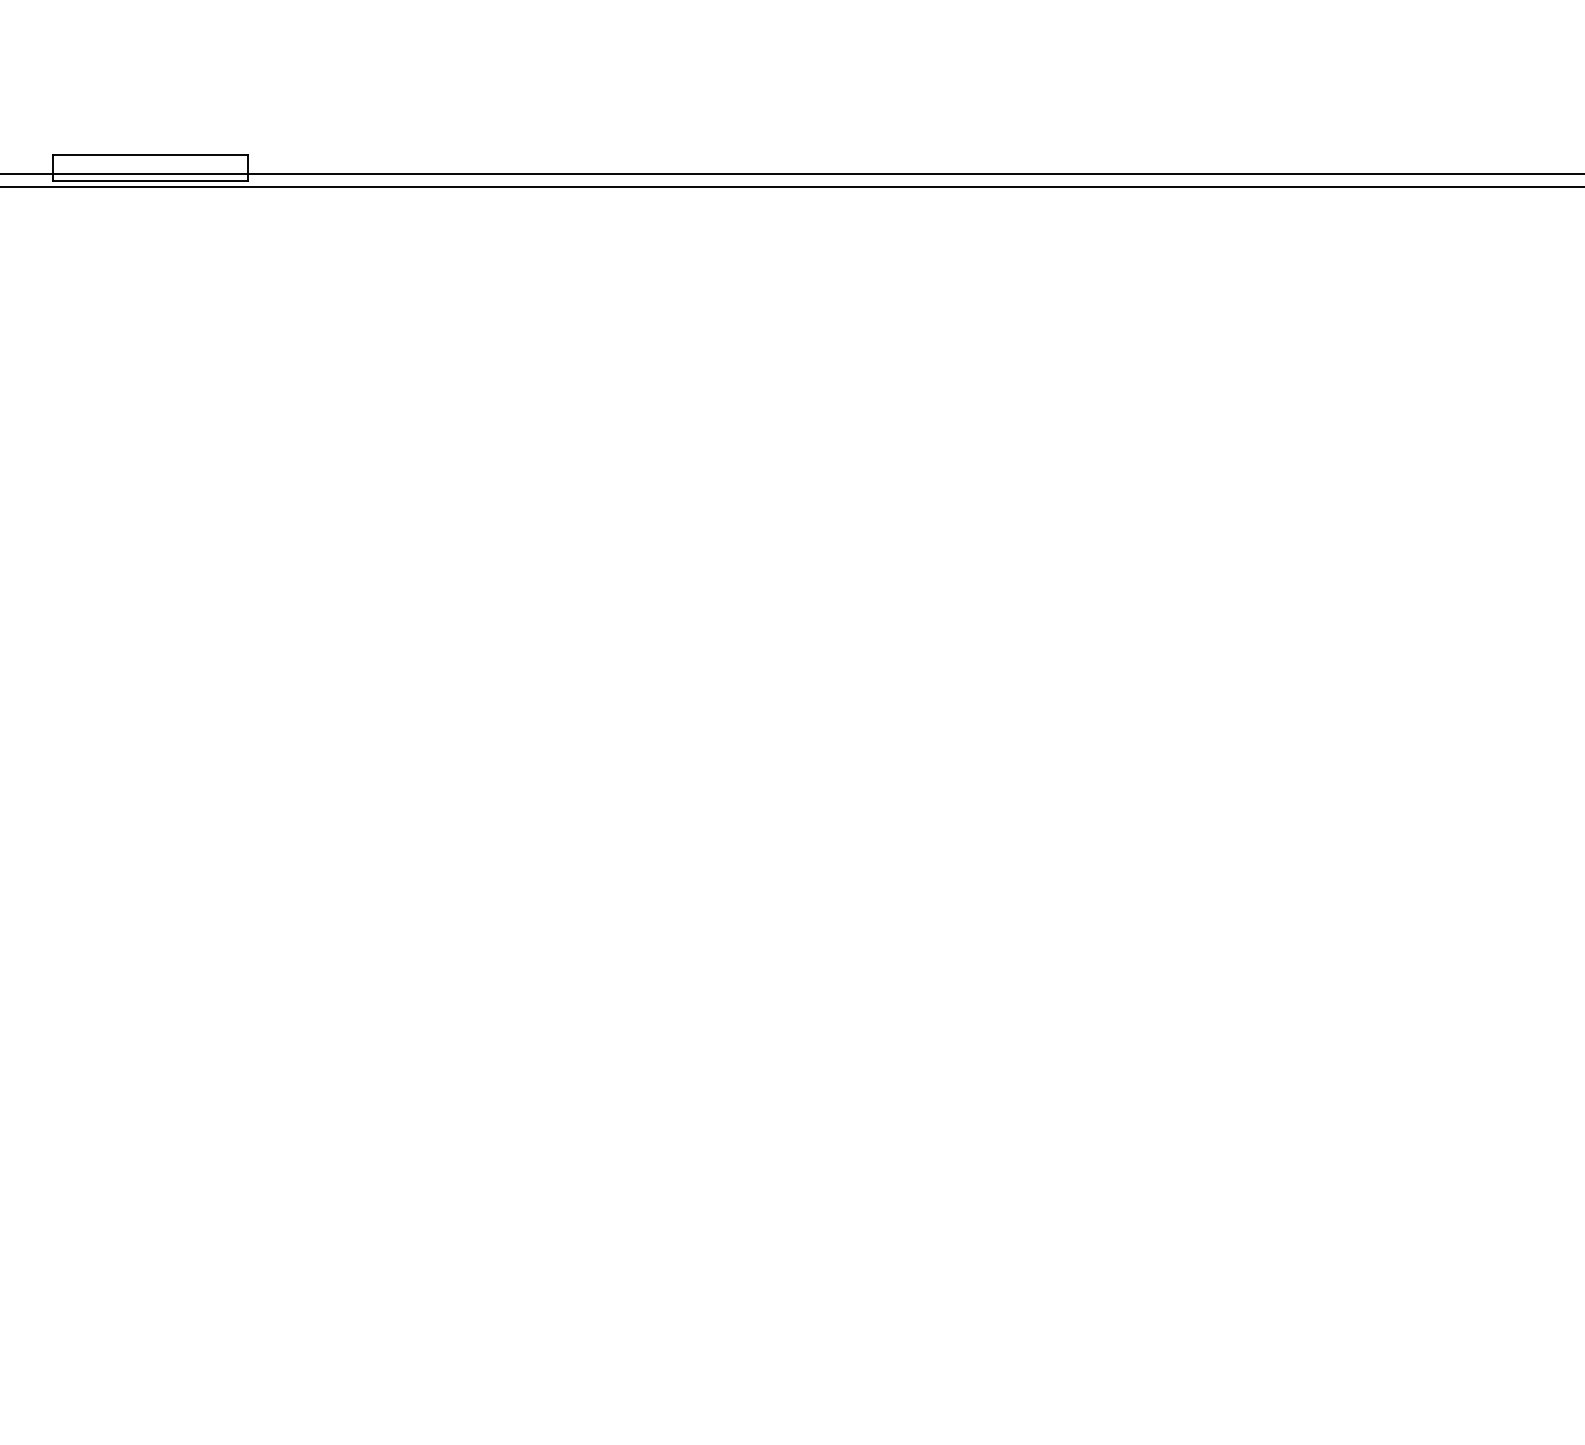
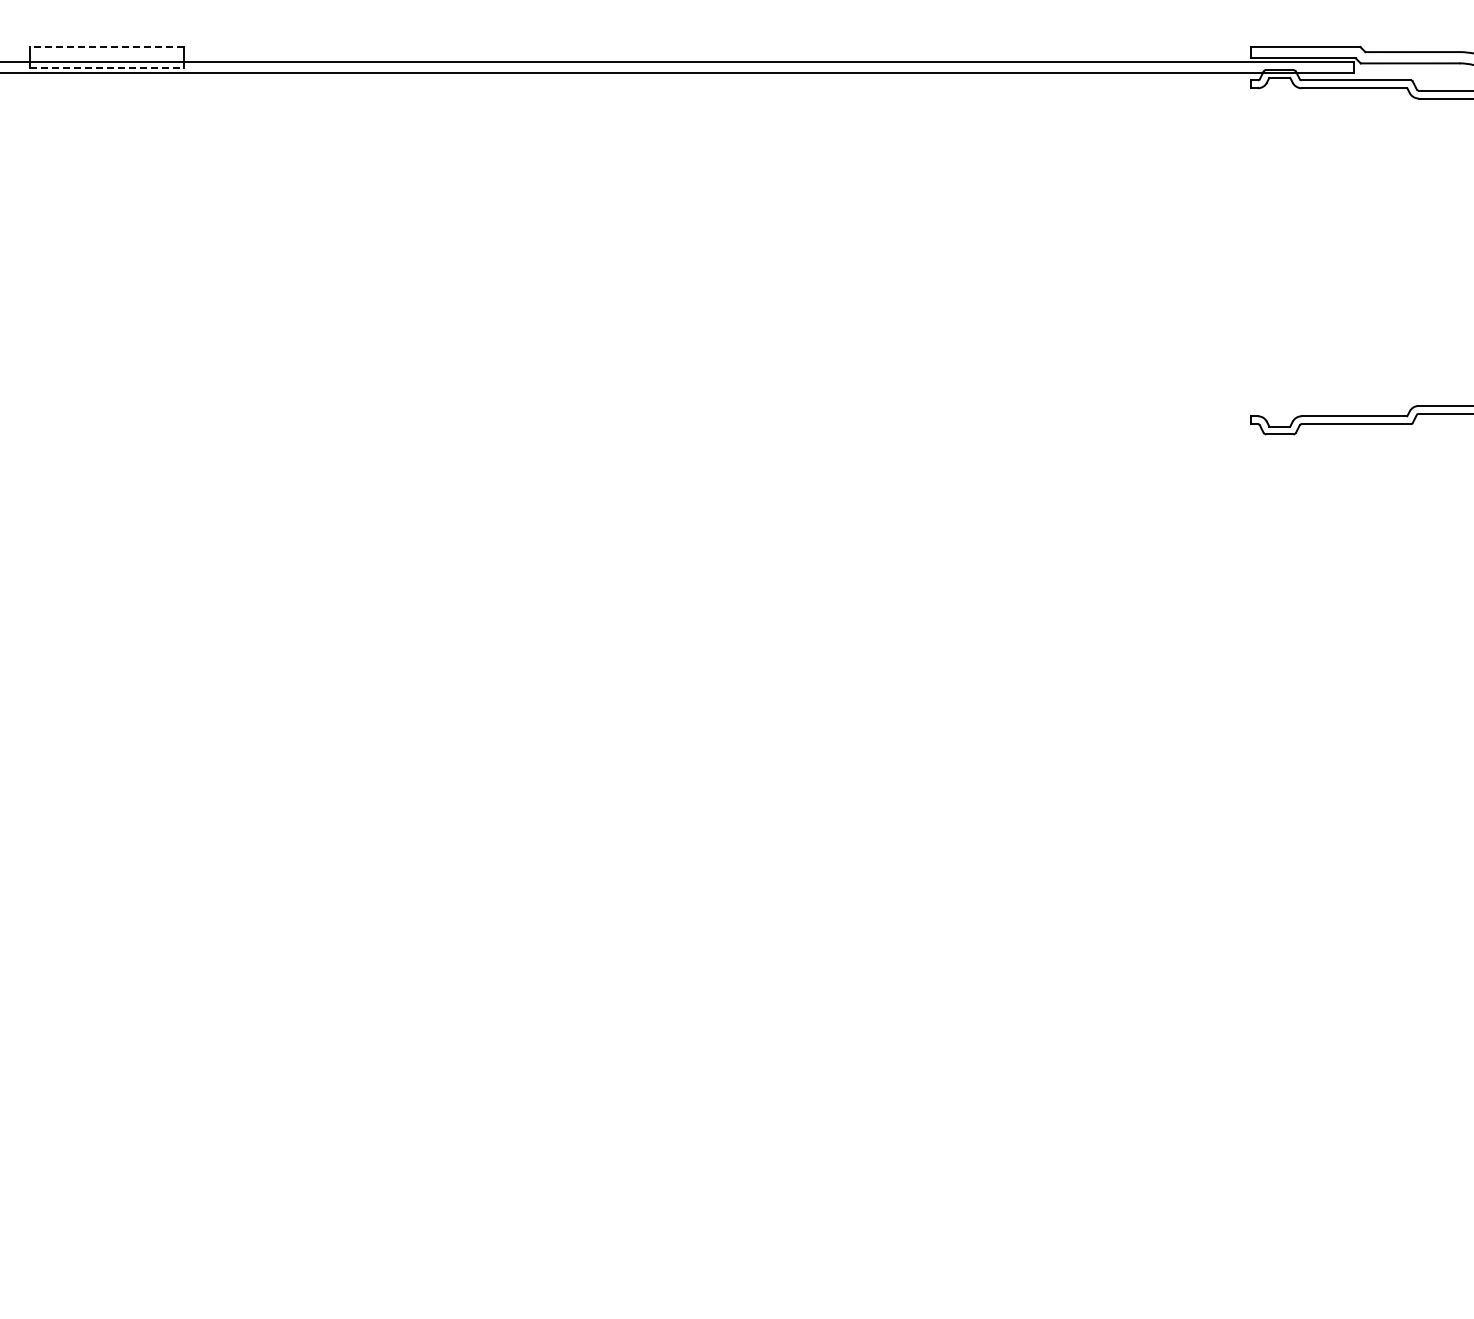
line: (150, 154) -> (106, 46), solid -> dashed
line: (150, 180) -> (106, 67), solid -> dashed

